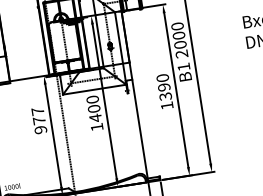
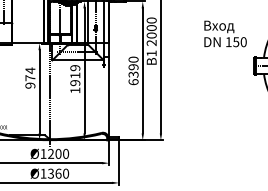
text: (167, 106) -> (133, 82), 1390 -> 6390
text: (94, 108) -> (75, 75), 1400 -> 1919
text: (38, 111) -> (30, 70), 977 -> 974

